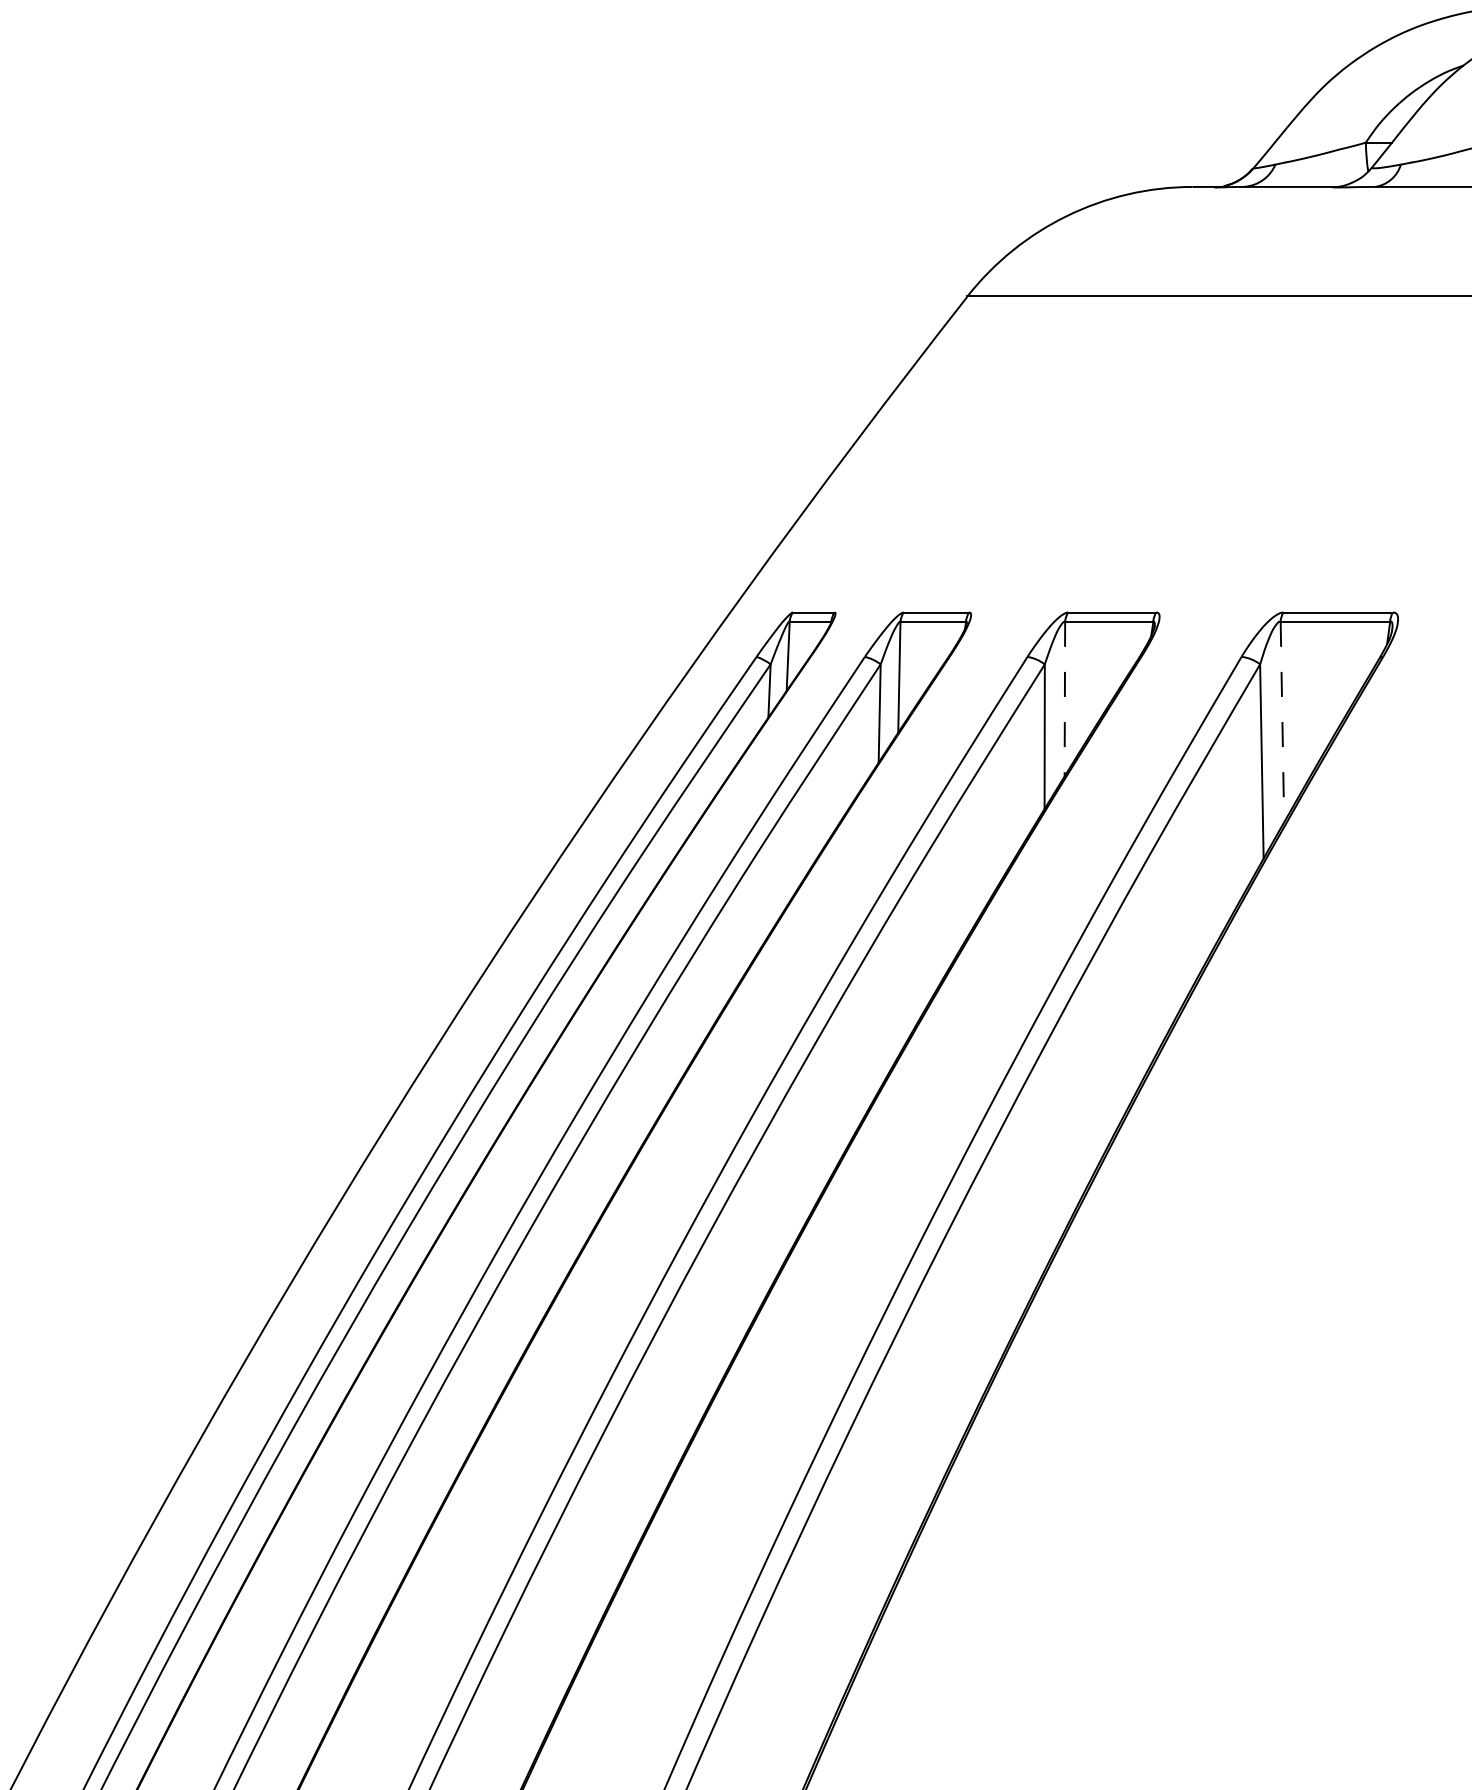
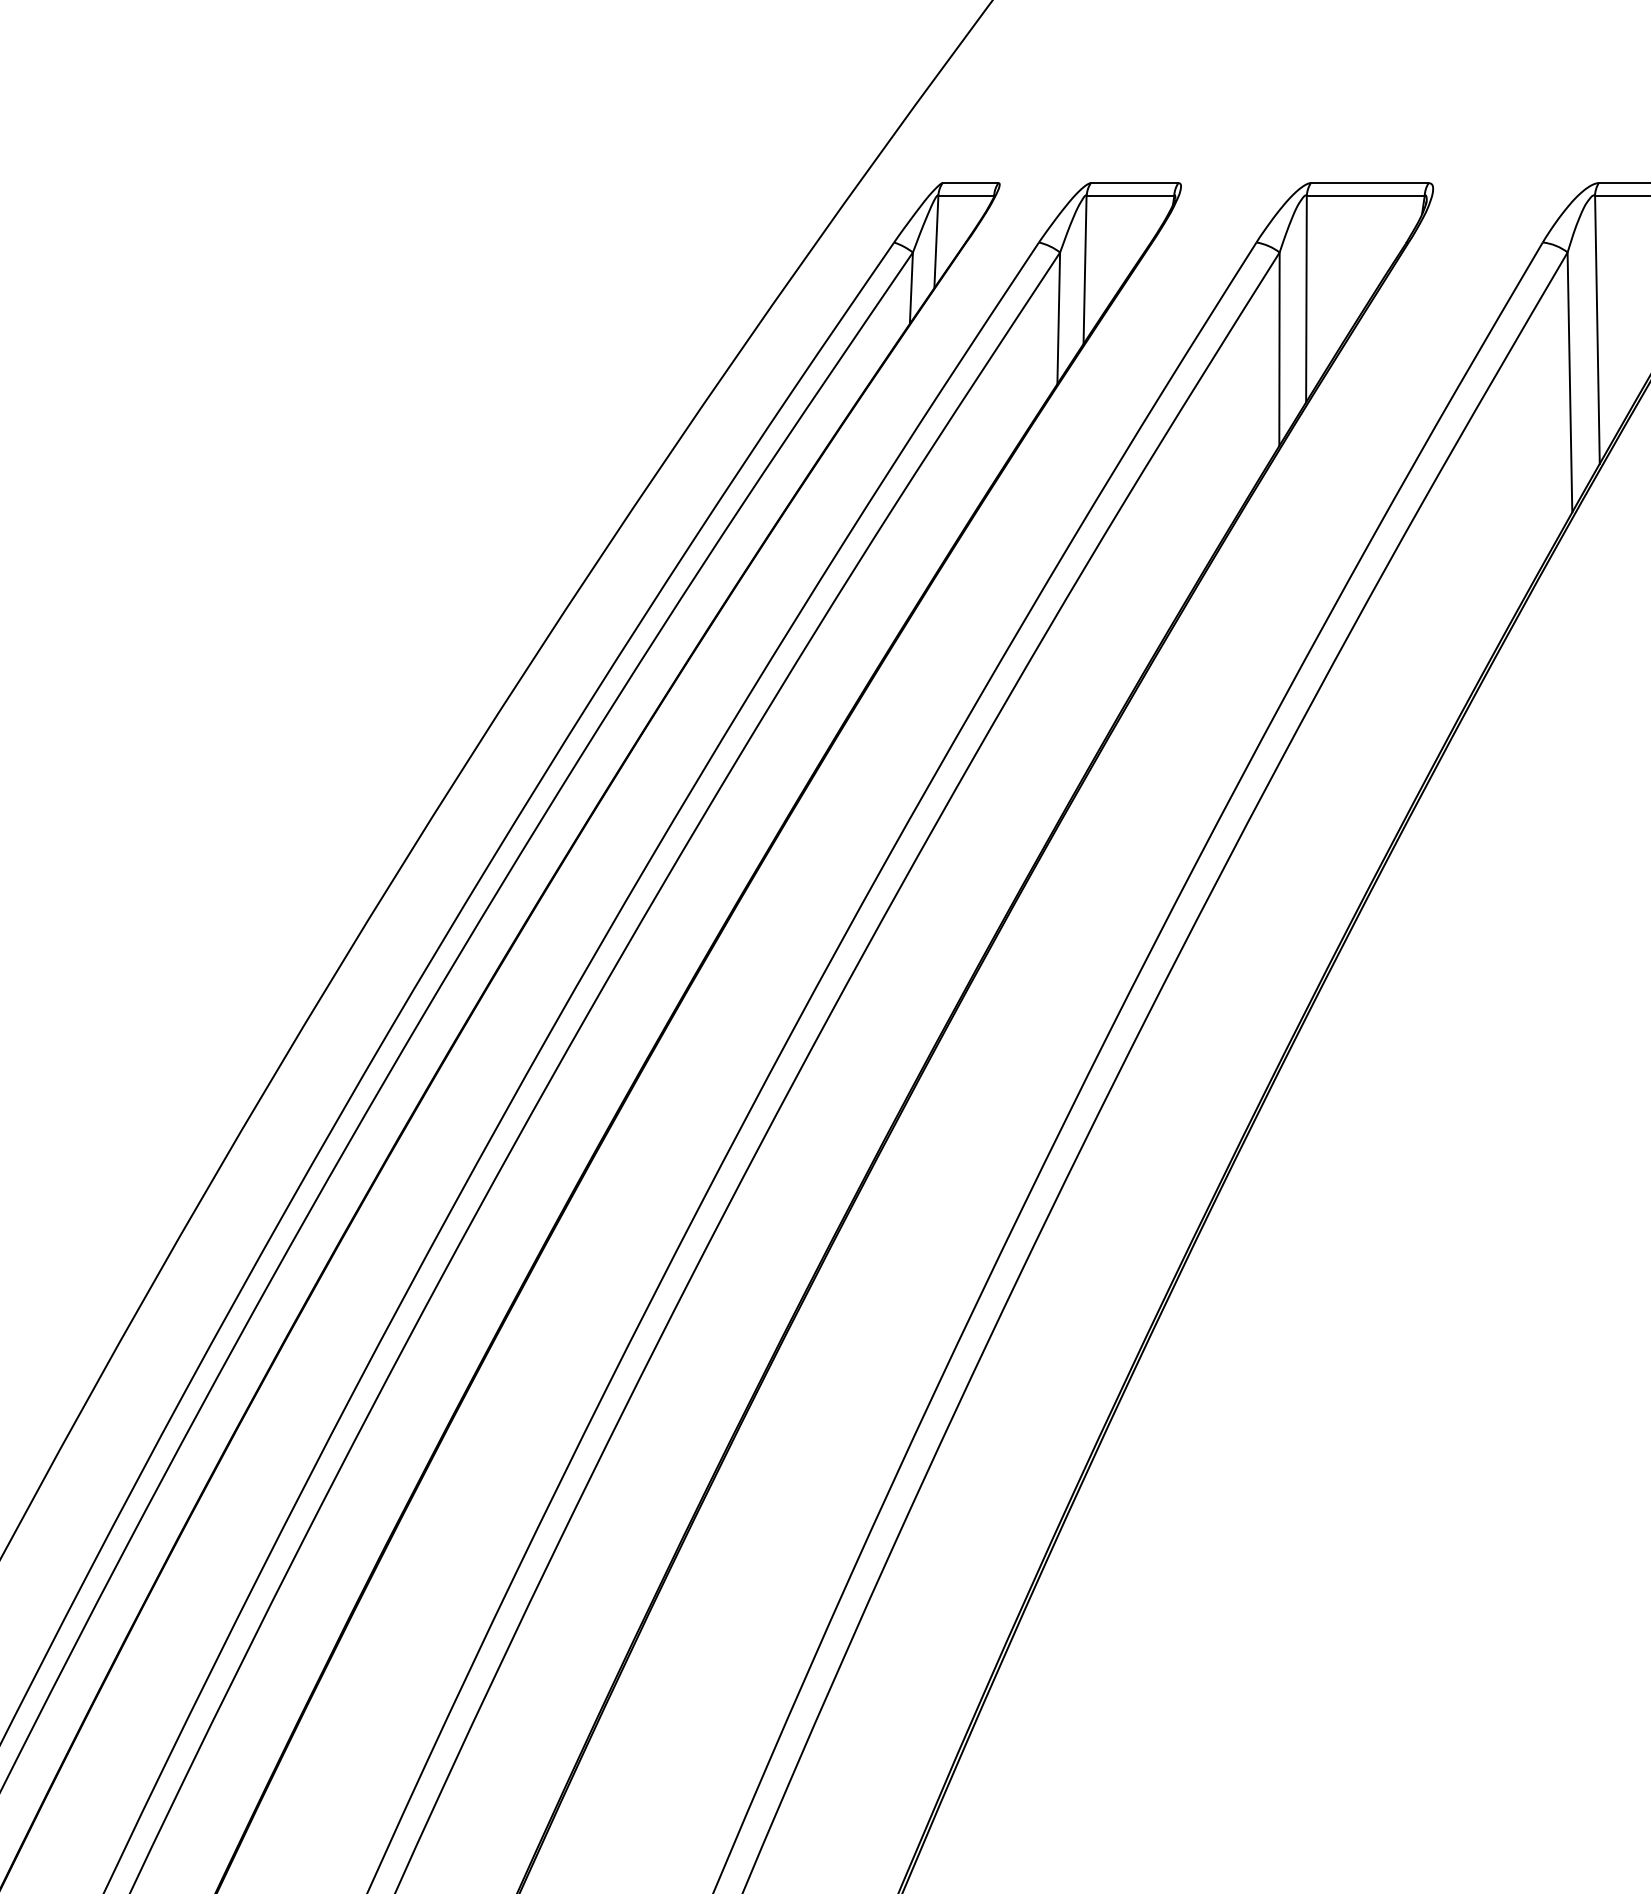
line: (1064, 699) -> (1305, 299), dashed -> solid
line: (1282, 722) -> (1597, 330), dashed -> solid

